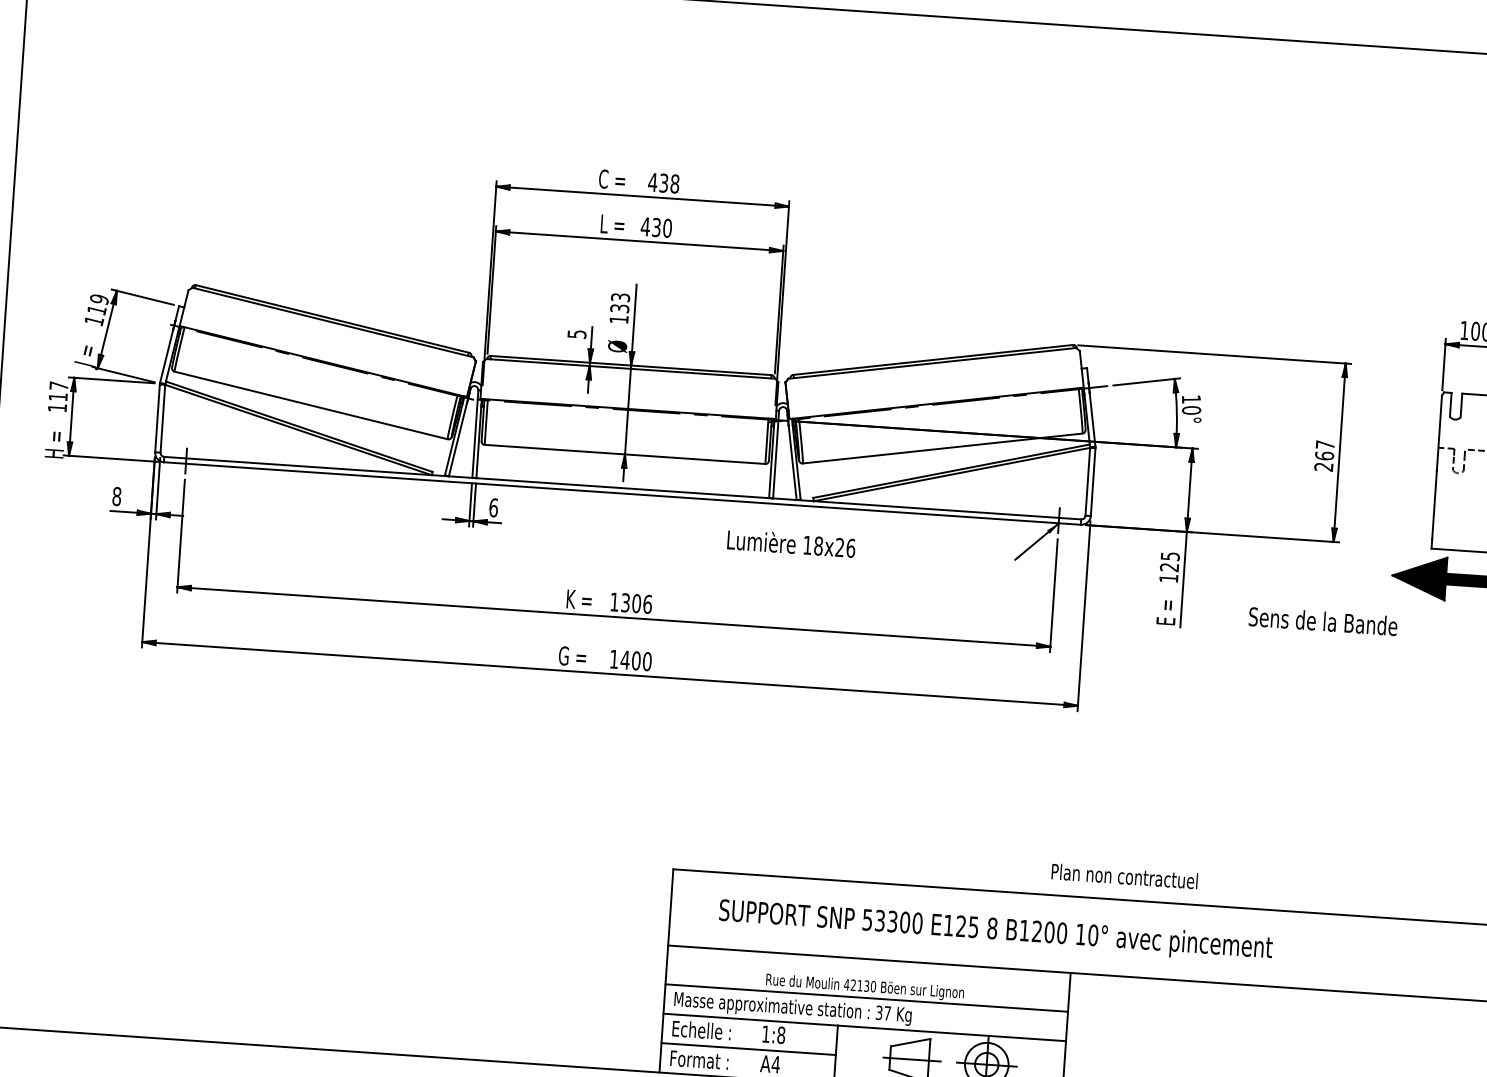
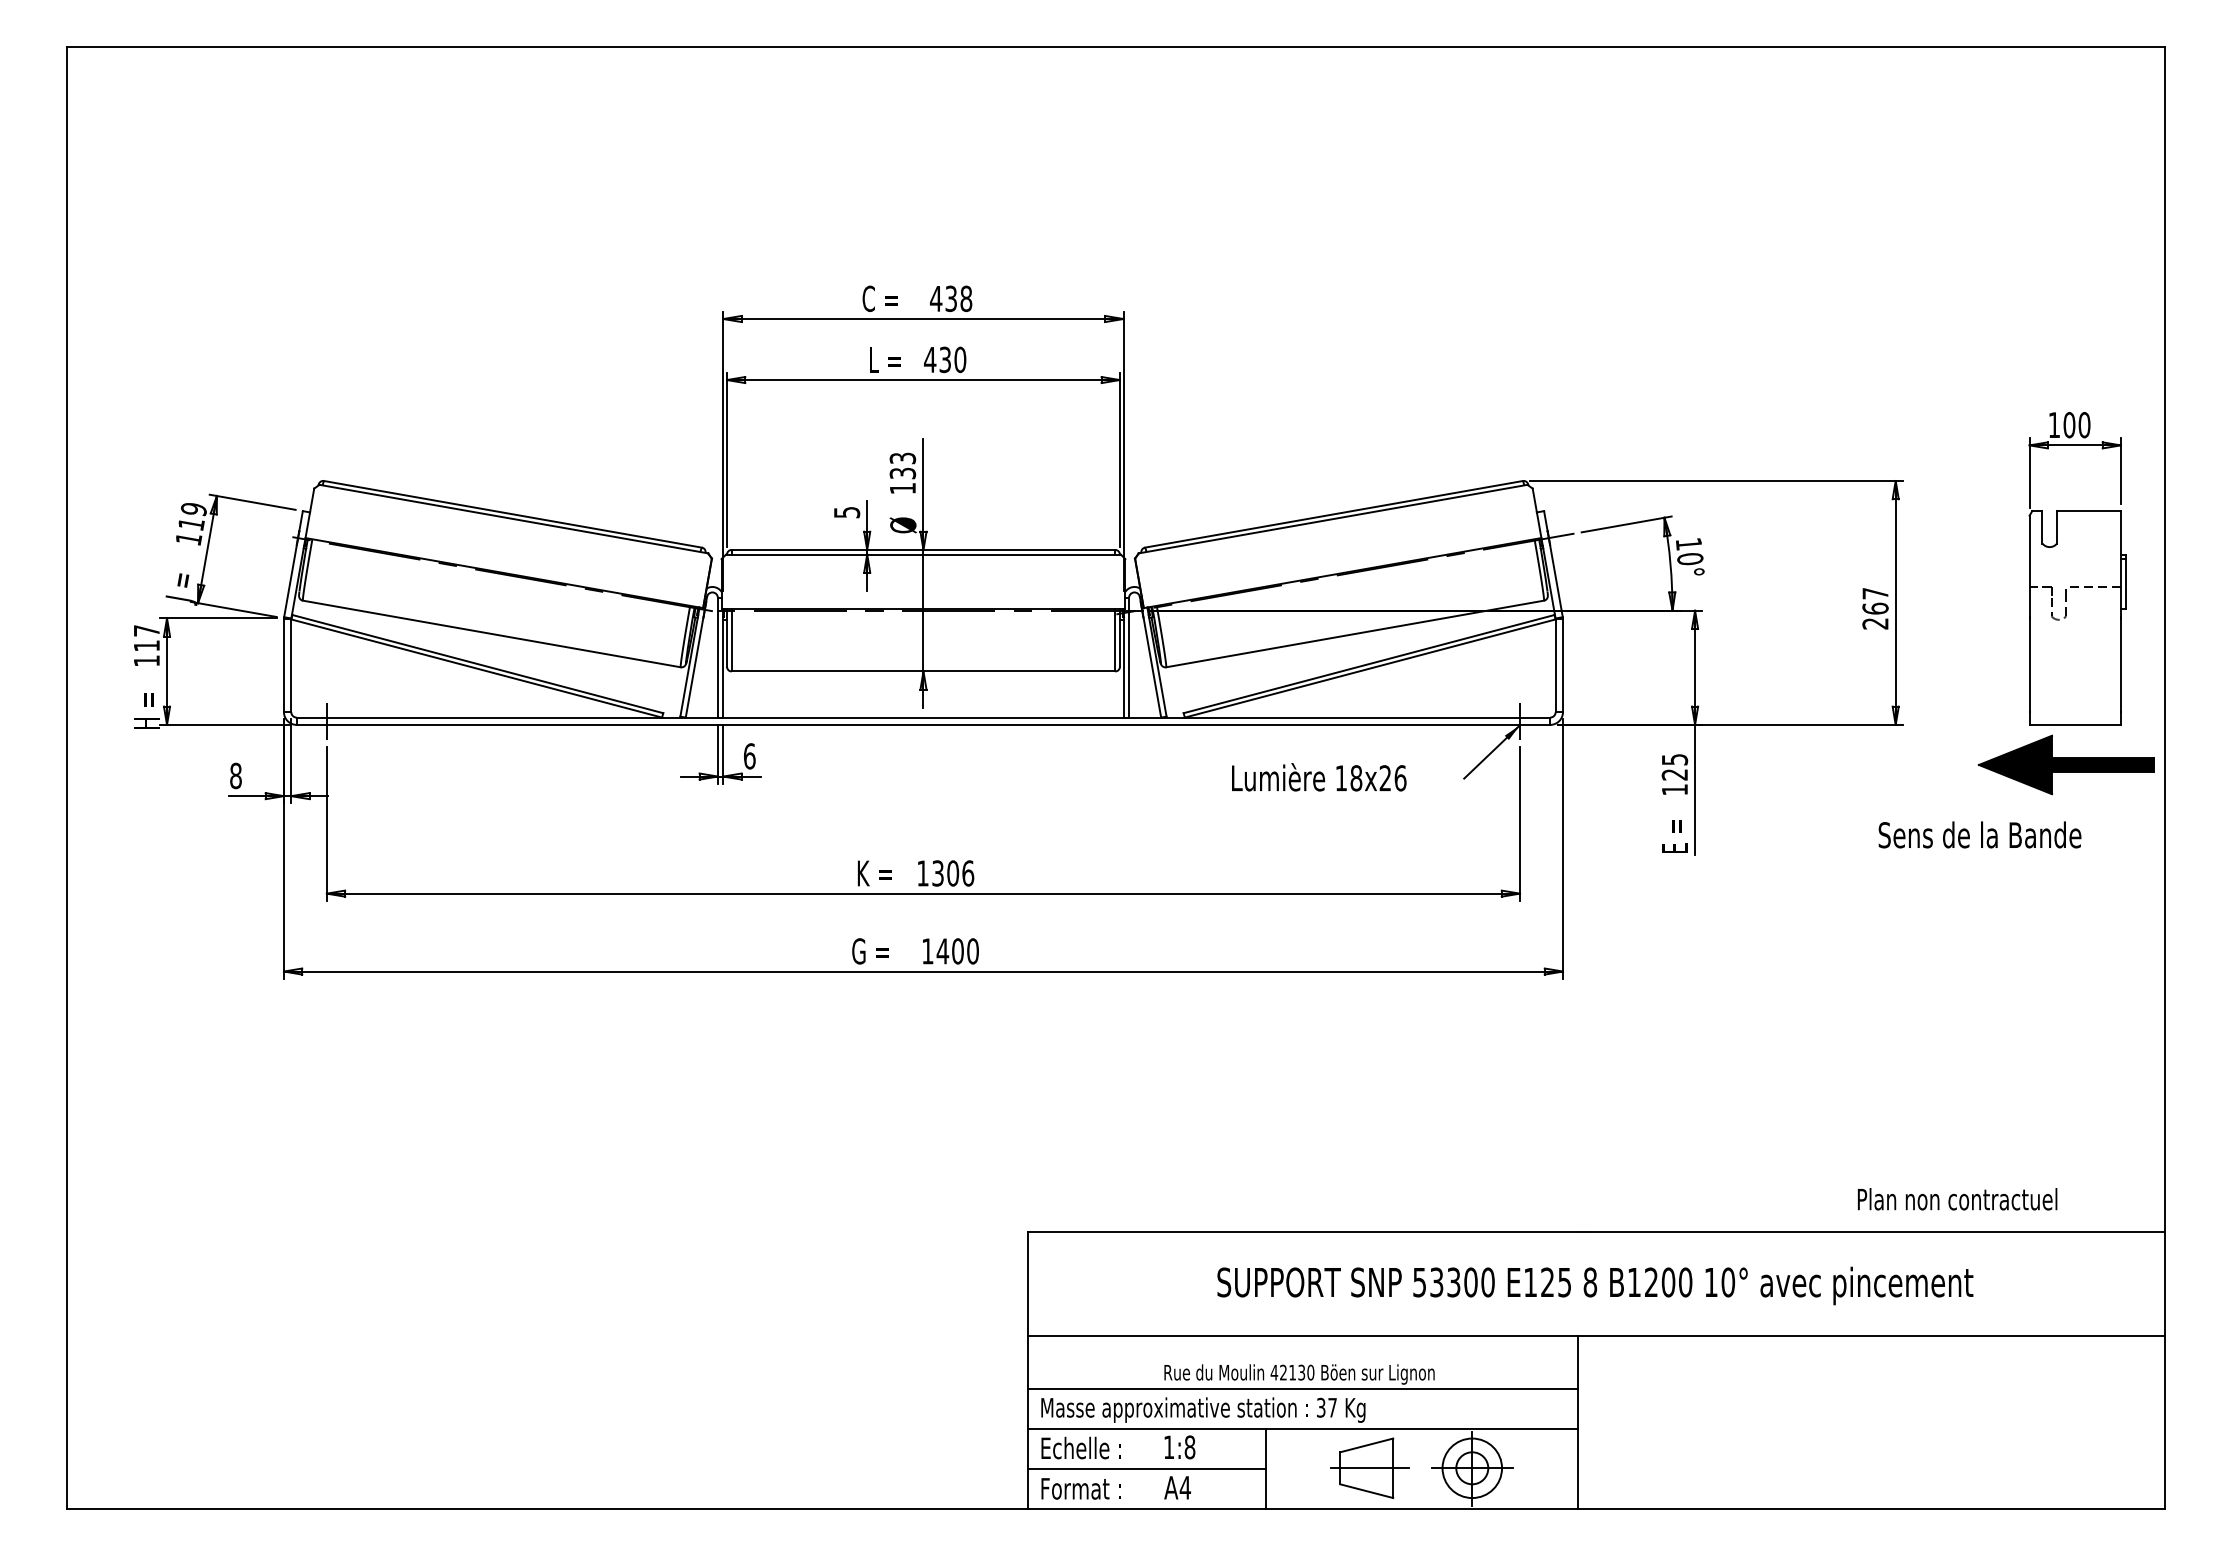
text: (791, 543) -> (1319, 777), moved
text: (1322, 621) -> (1979, 834), moved
text: (1124, 876) -> (1957, 1199), moved
text: (996, 930) -> (1595, 1285), moved

